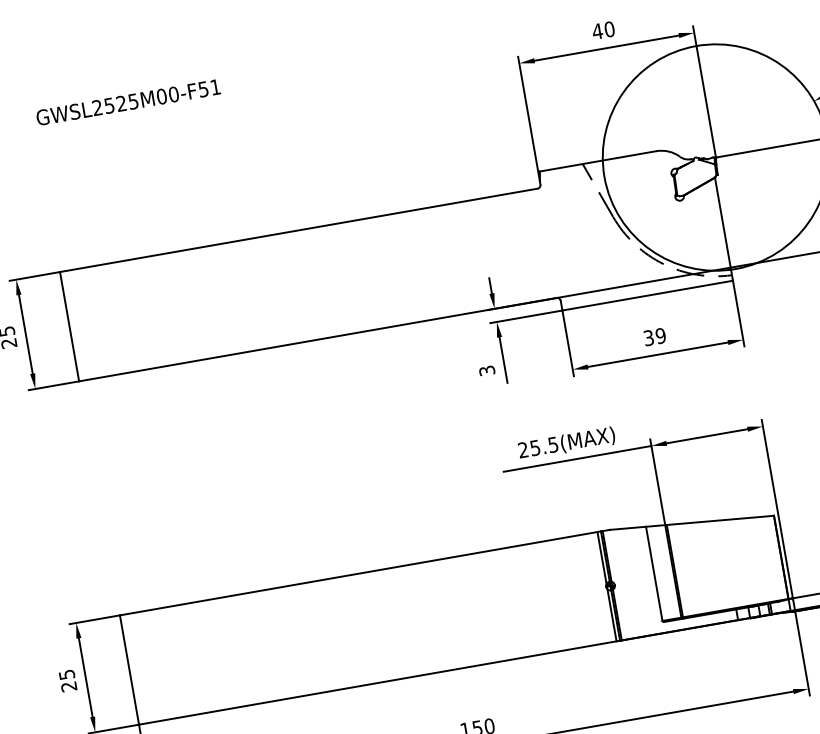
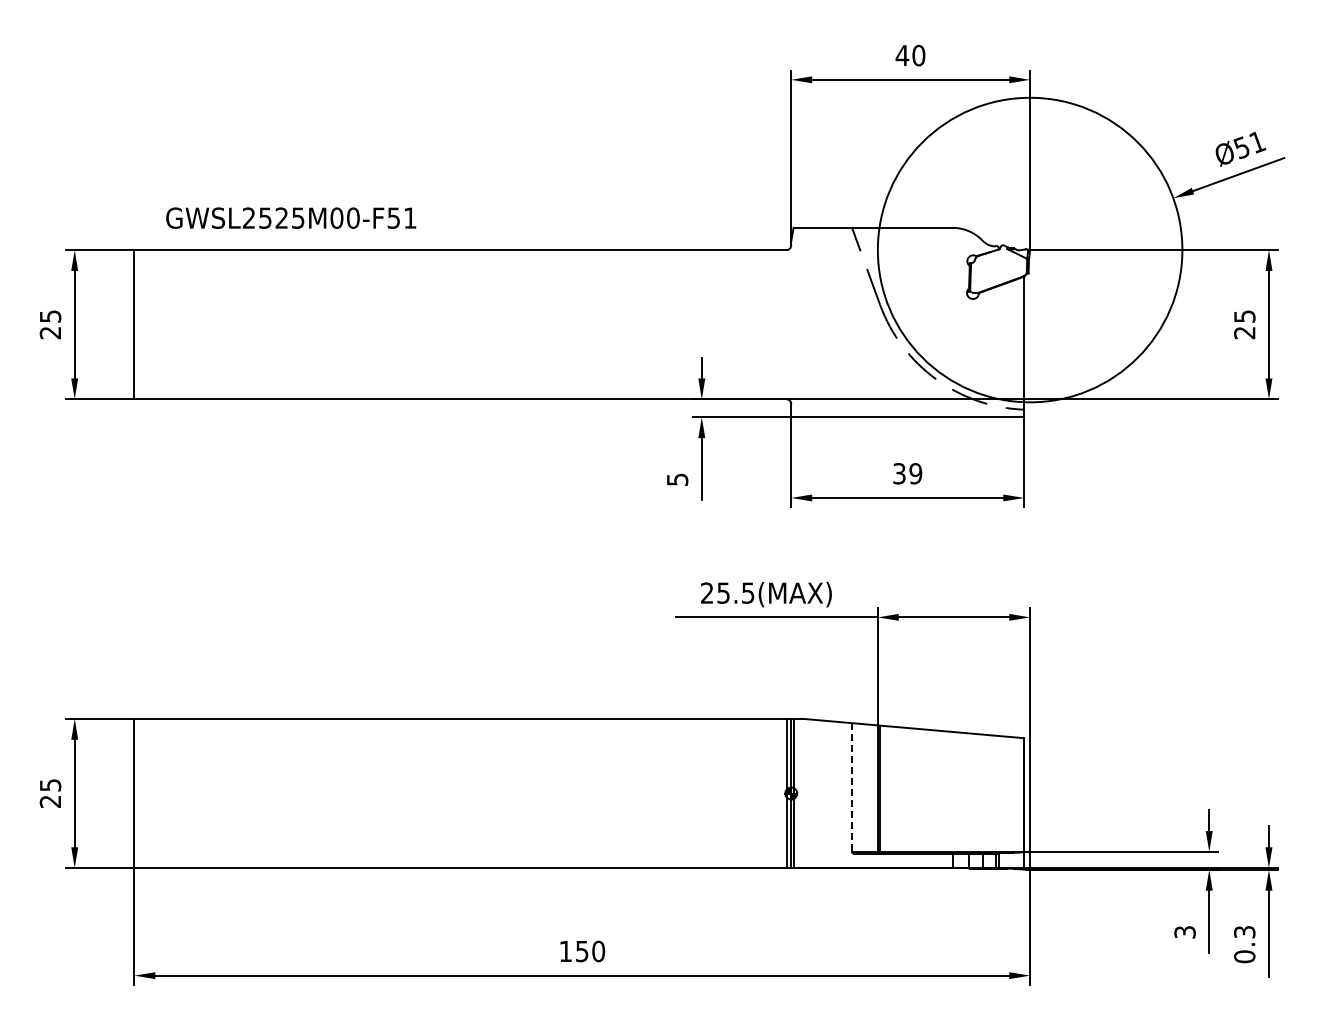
text: (128, 101) -> (291, 217), moved
text: (486, 370) -> (676, 479), 3 -> 5
line: (654, 573) -> (852, 787), solid -> dashed

